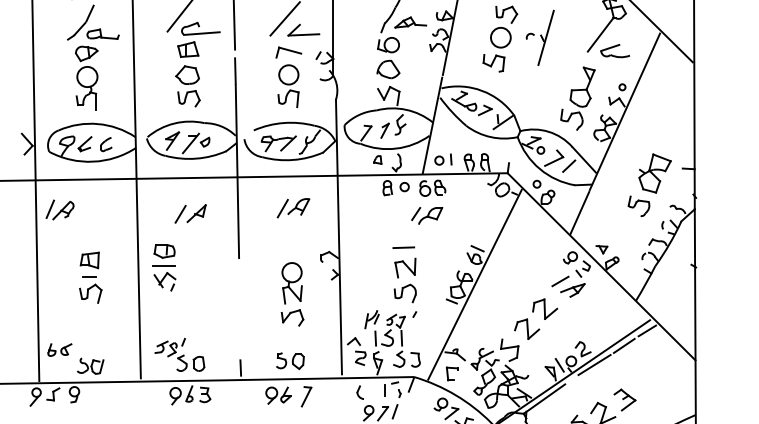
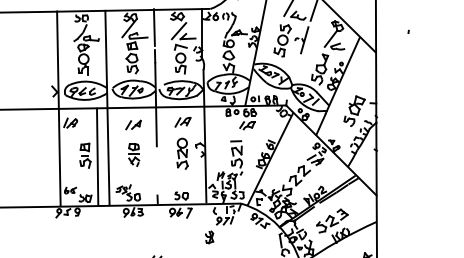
part: (165, 266) -> (134, 154), moved
line: (115, 279) -> (97, 156), added
part: (292, 293) -> (182, 153), moved

